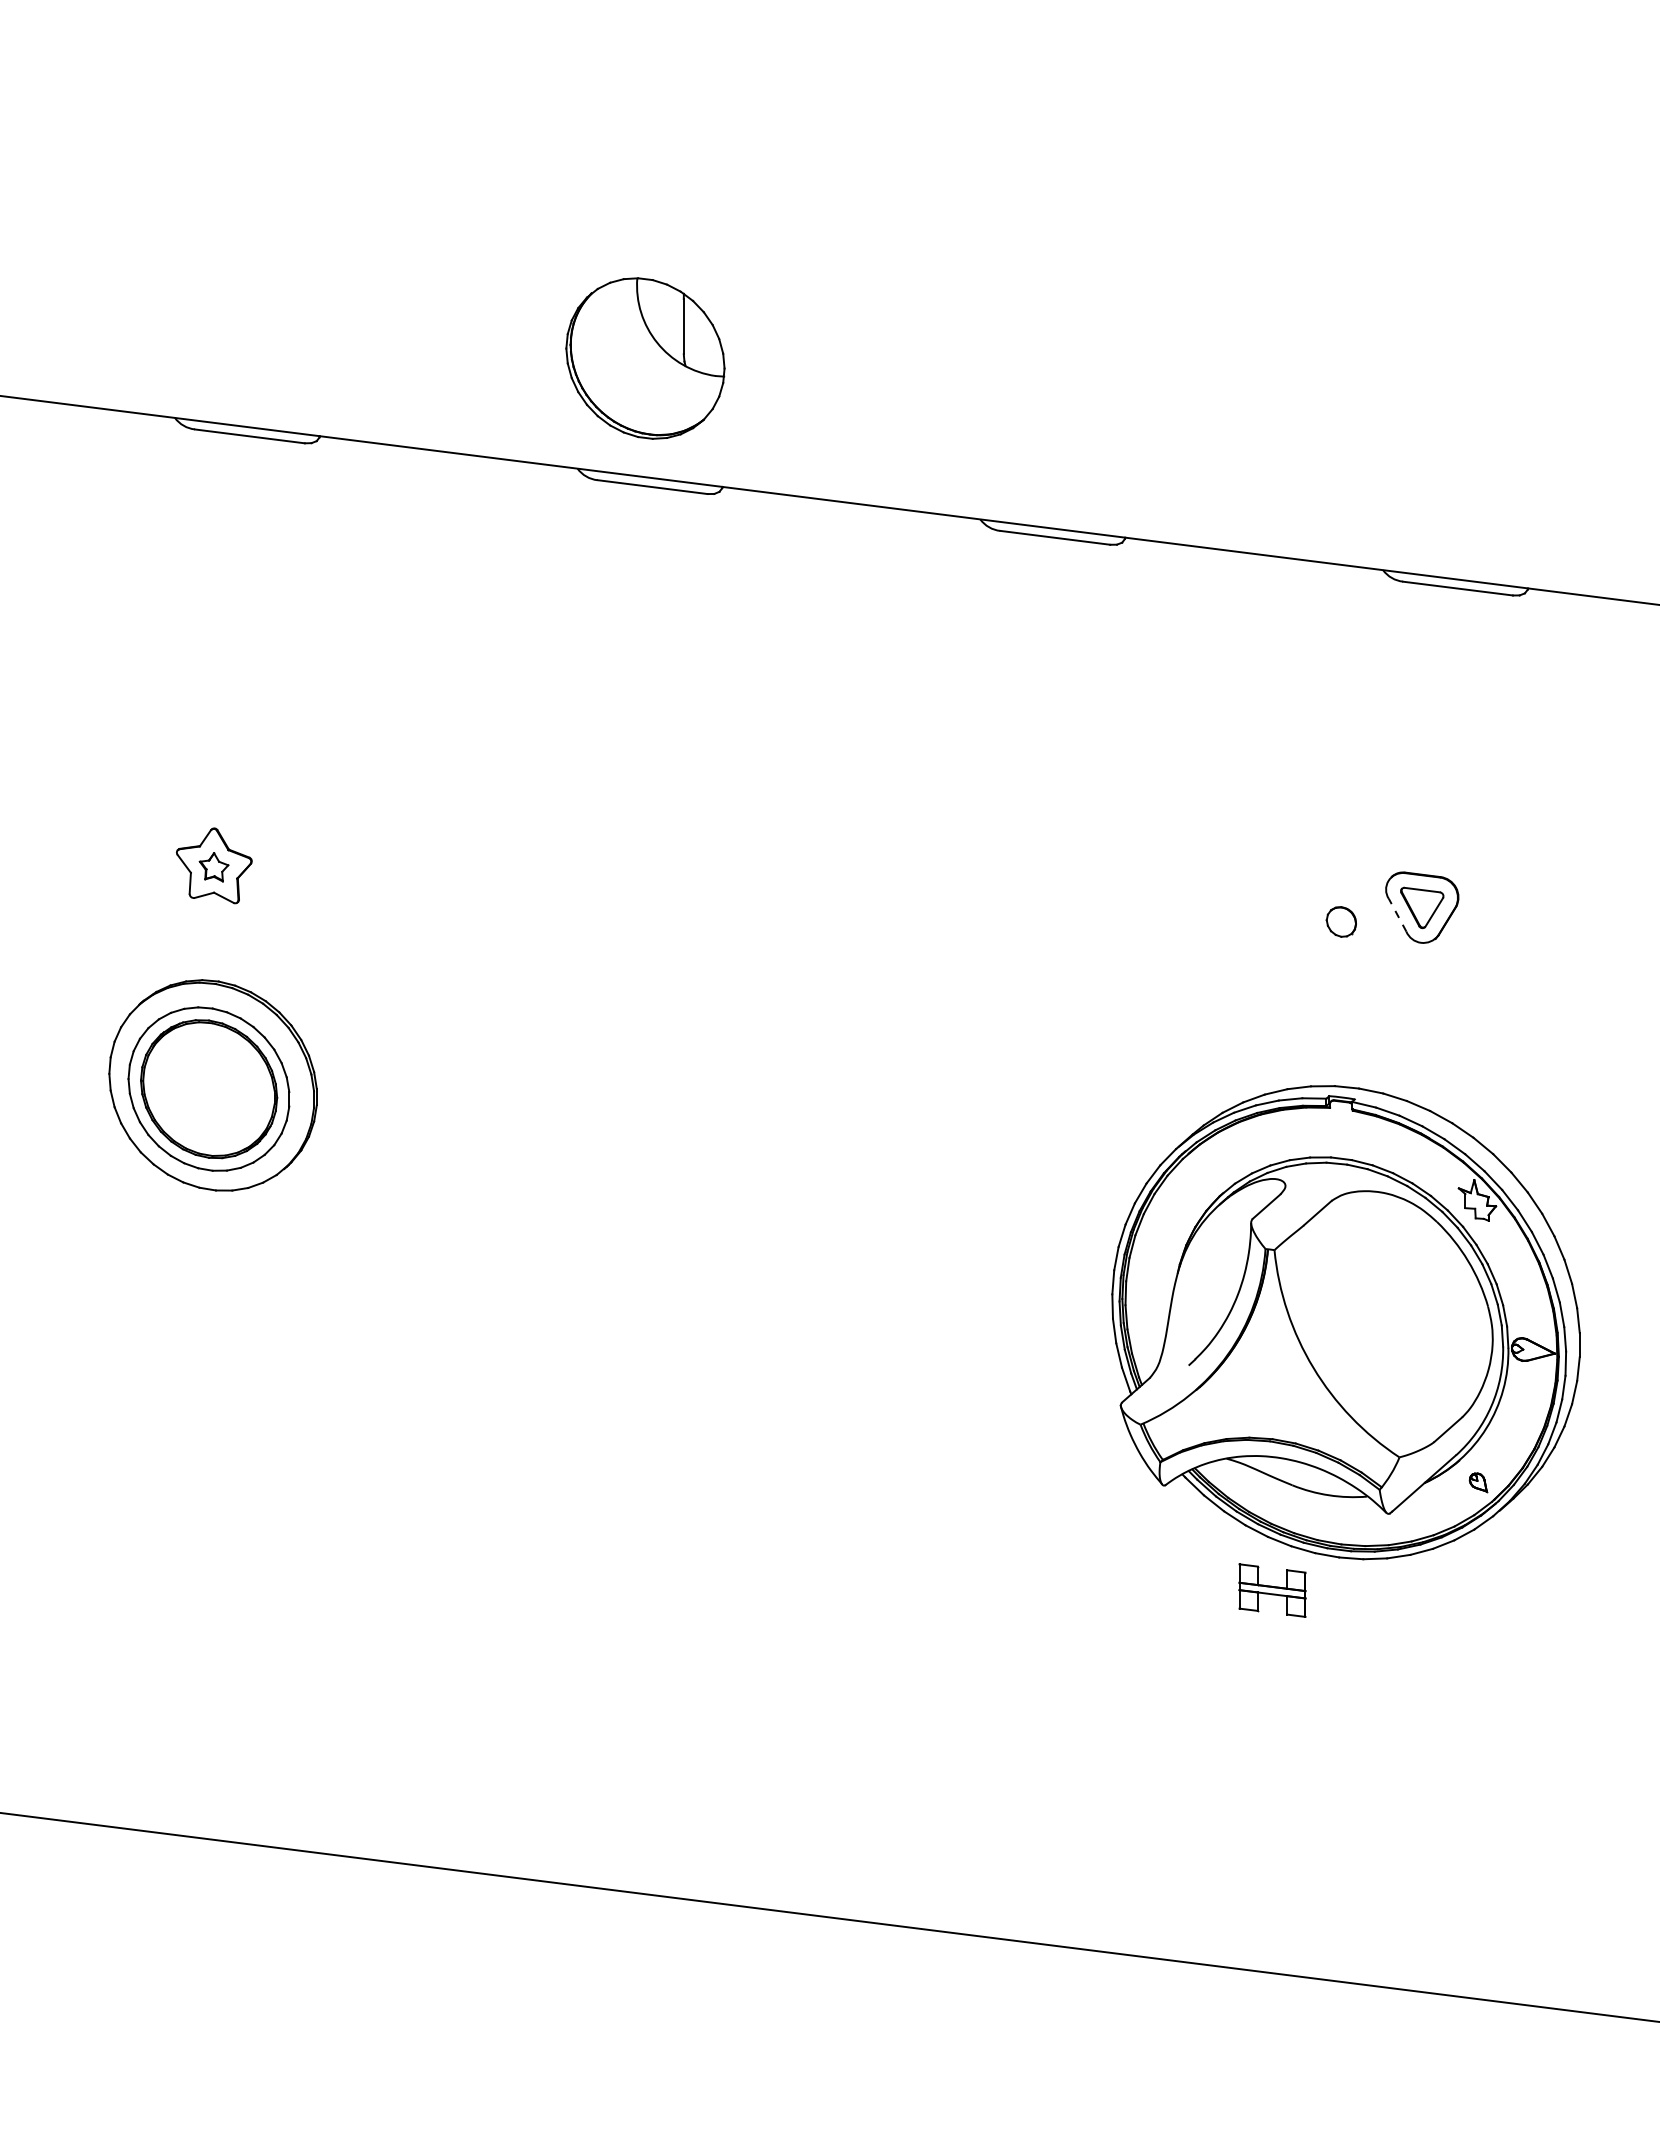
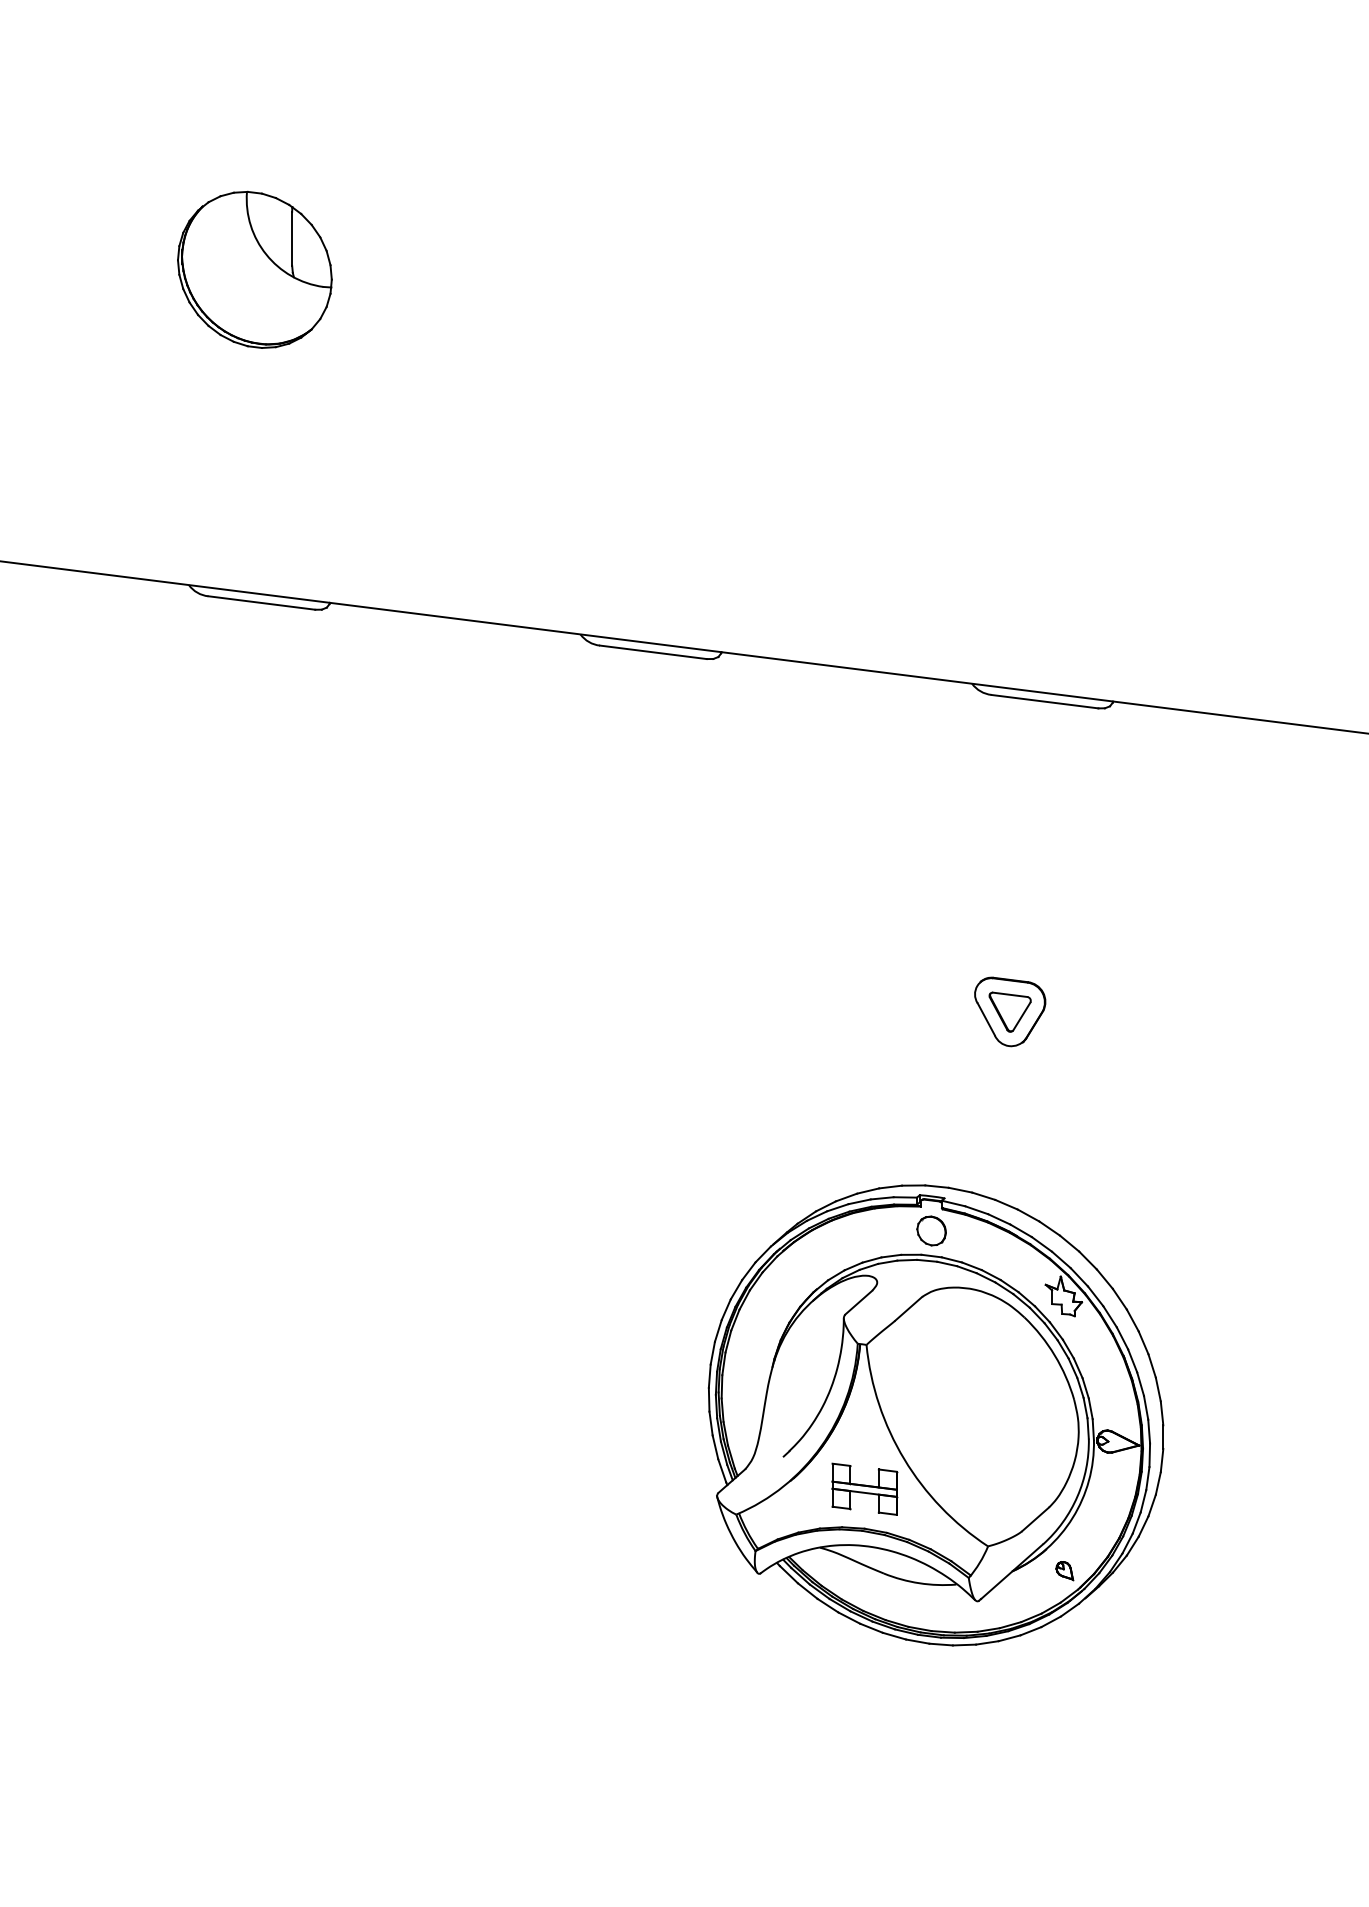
part: (645, 358) -> (254, 269), moved
line: (1397, 915) -> (986, 1019), dashed -> solid
part: (1340, 921) -> (930, 1230), moved
part: (1272, 1590) -> (864, 1489), moved

